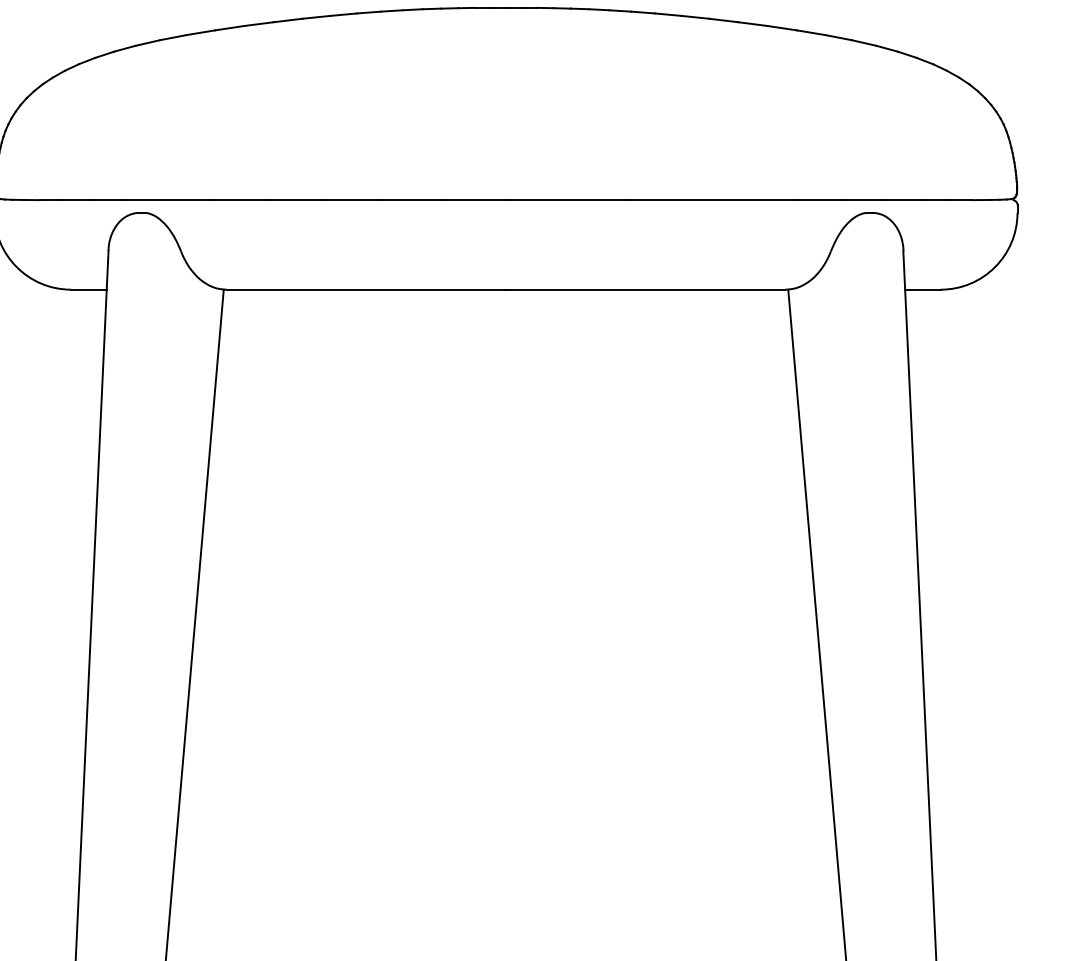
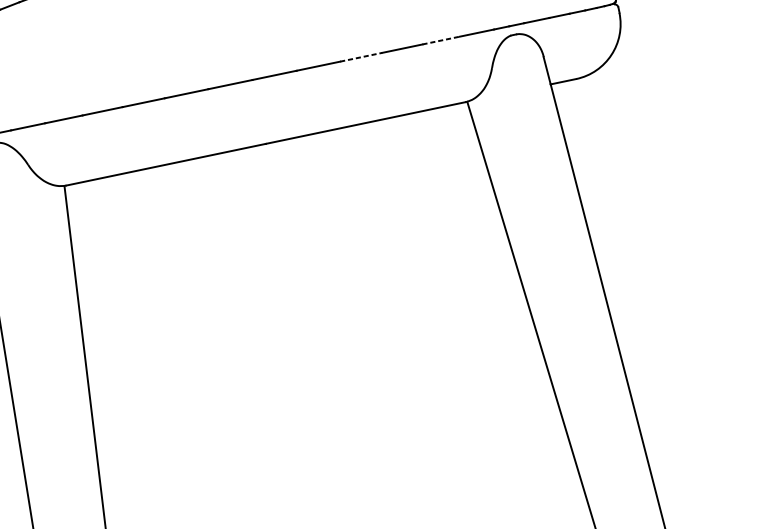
line: (658, 200) -> (361, 57), solid -> dashed
line: (770, 200) -> (441, 40), solid -> dashed

